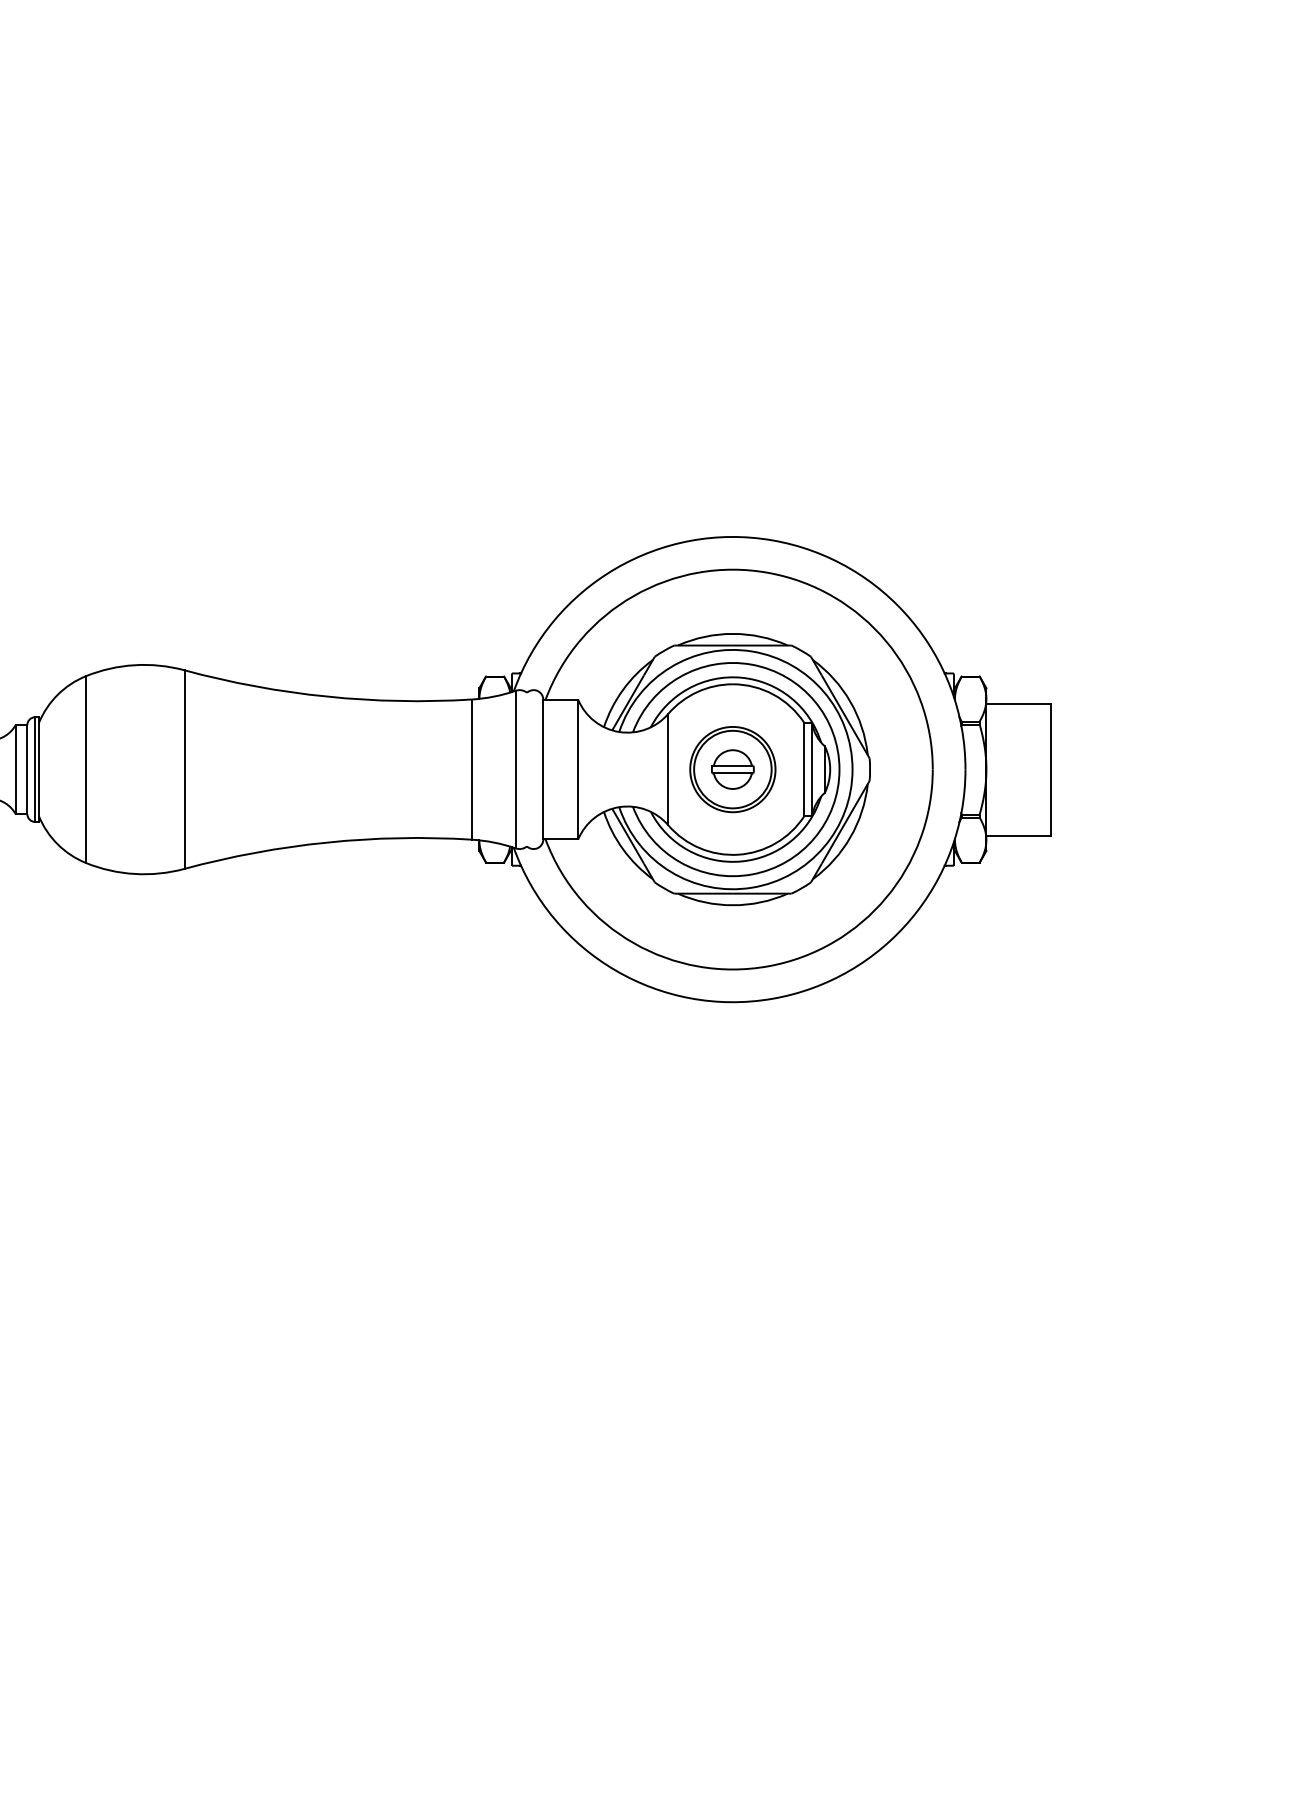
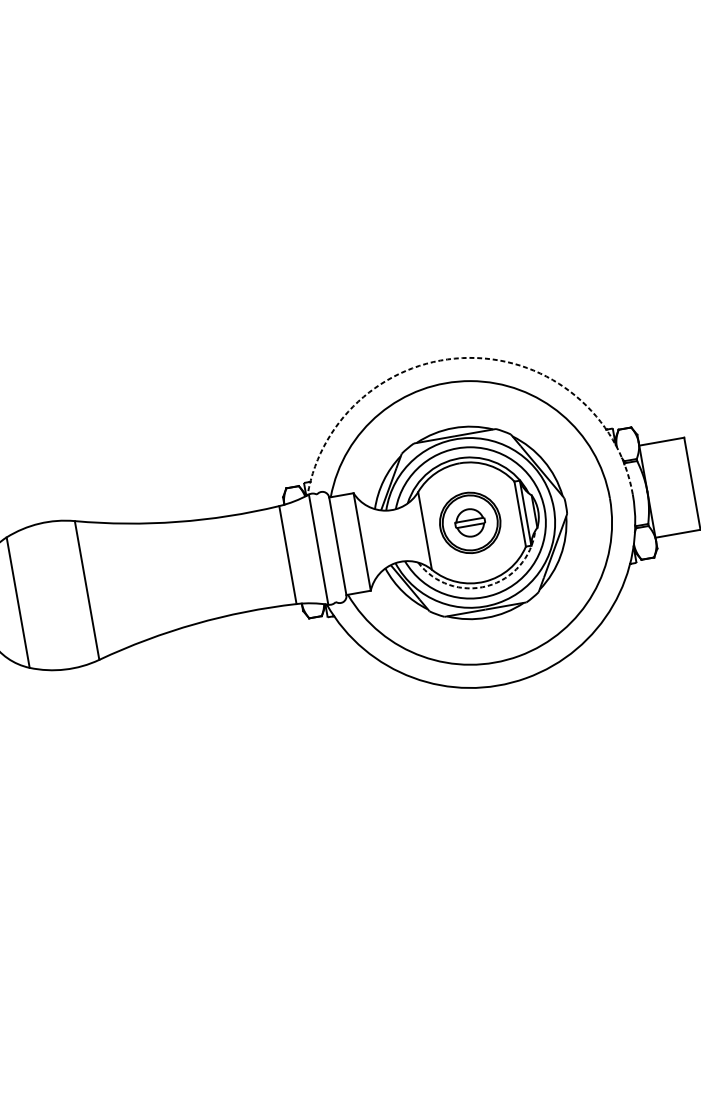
arc: (772, 540) -> (469, 357), solid -> dashed
arc: (741, 861) -> (487, 586), solid -> dashed

